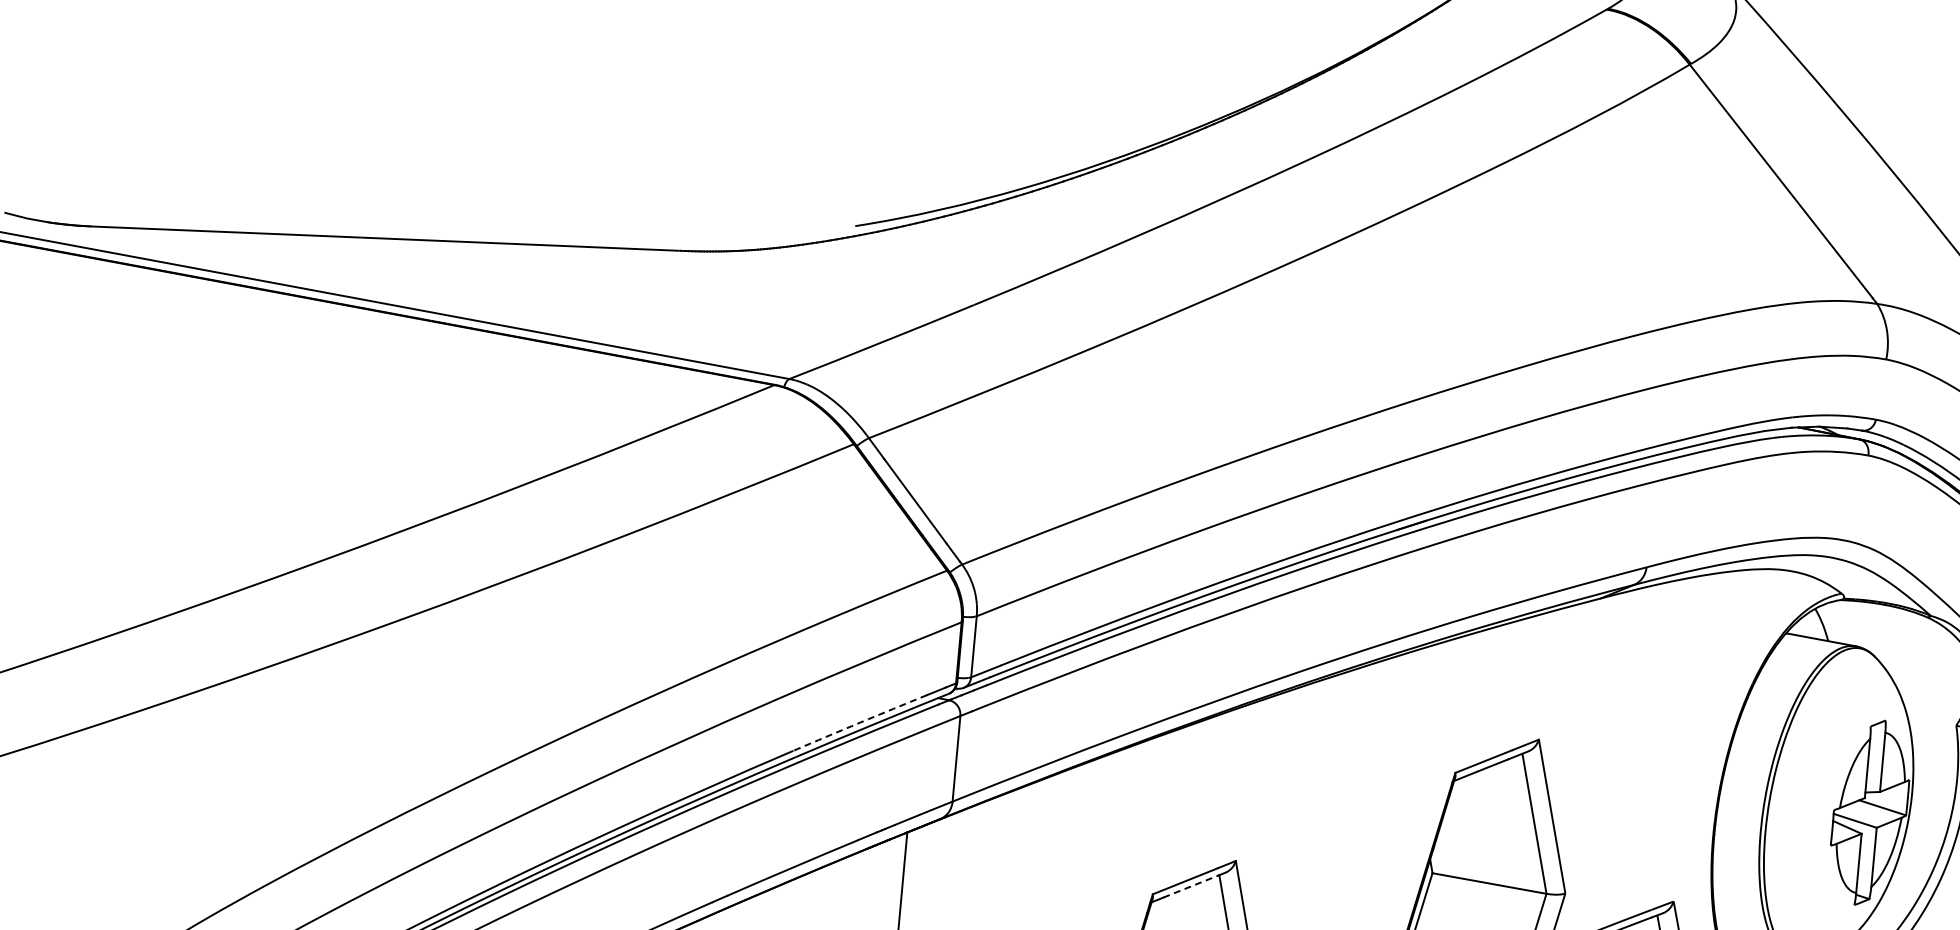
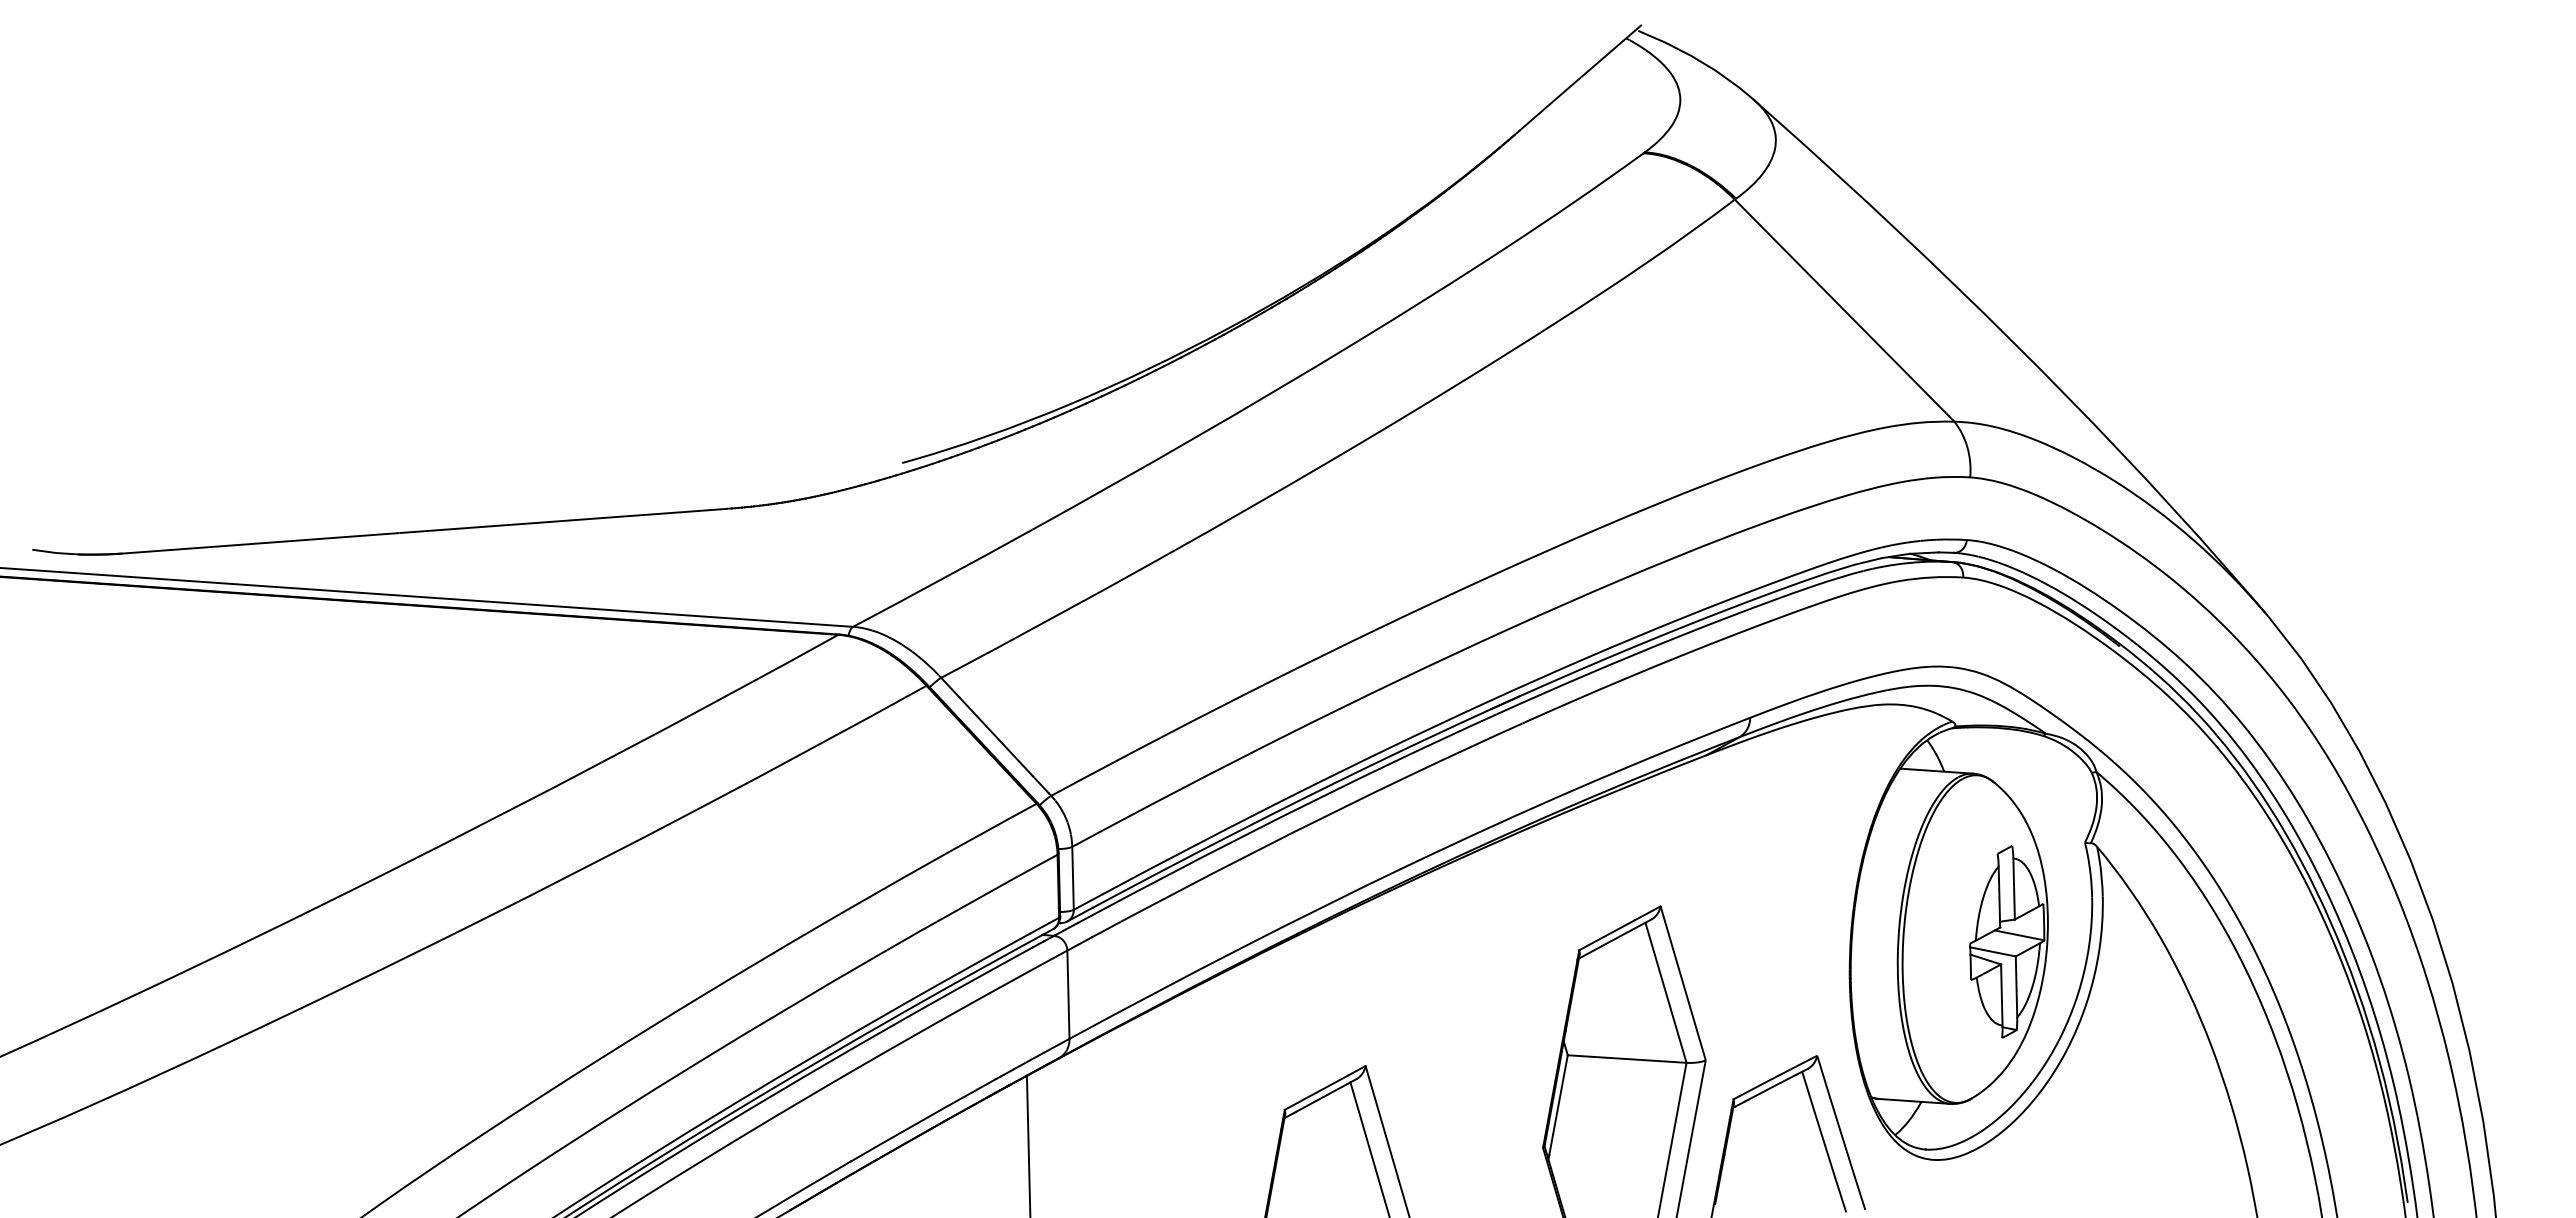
arc: (859, 722) -> (965, 969), dashed -> solid
line: (1191, 885) -> (1323, 1096), dashed -> solid

